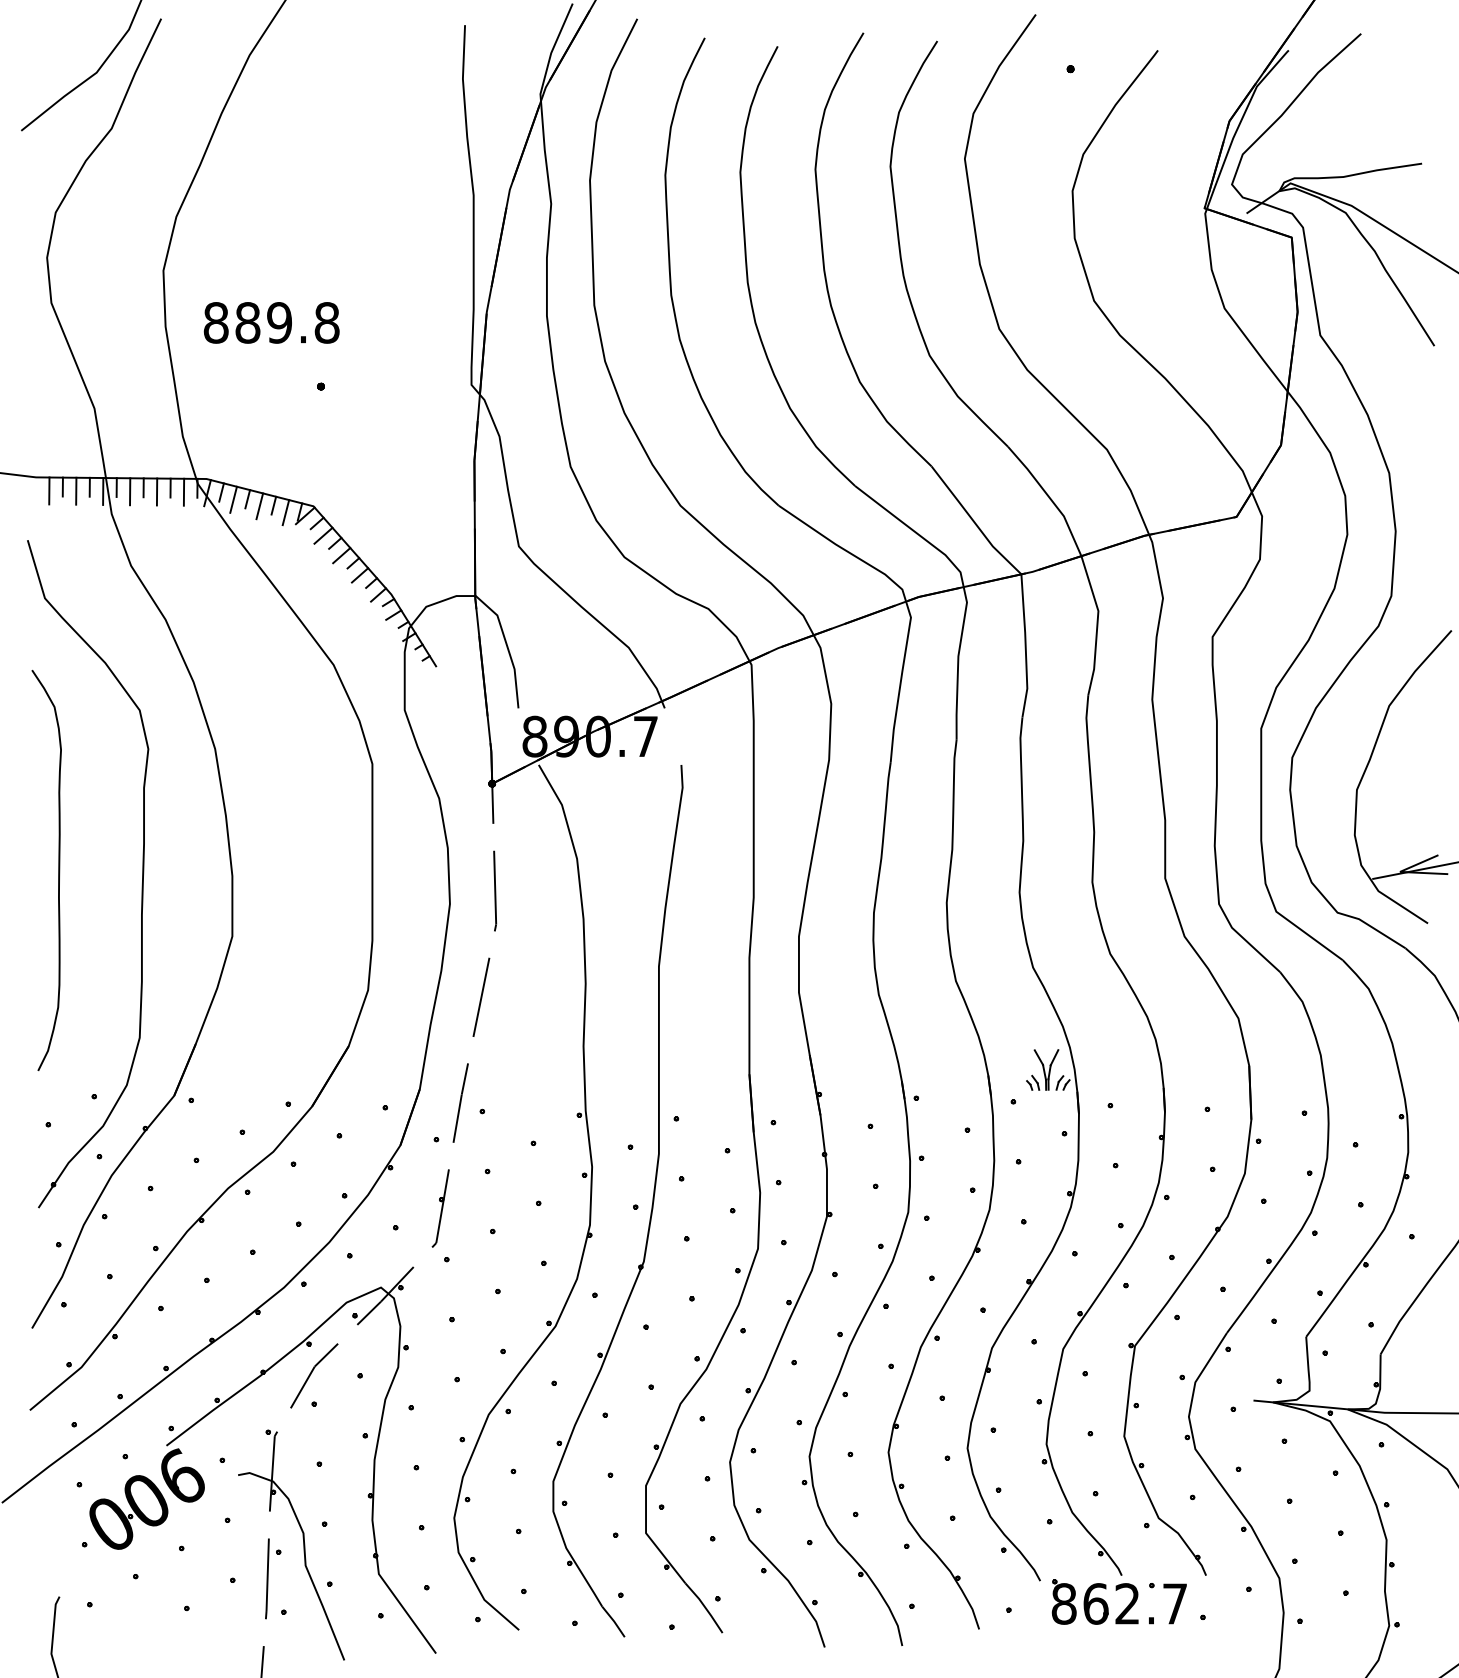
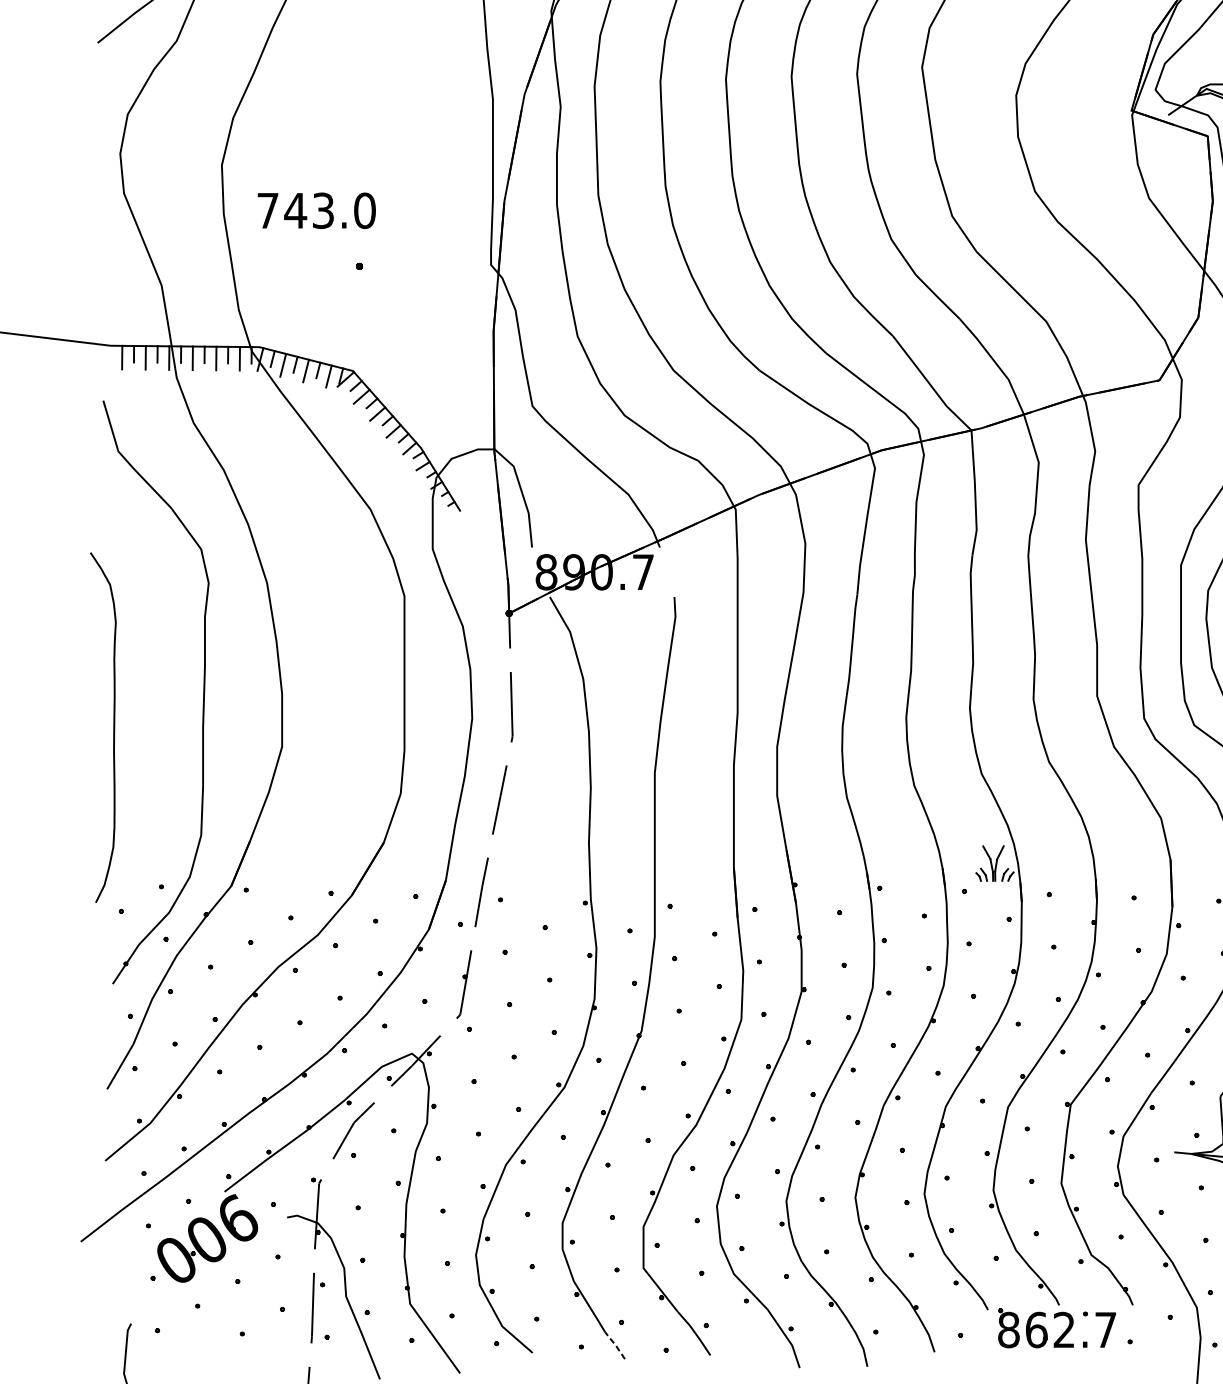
text: (271, 322) -> (316, 210), 889.8 -> 743.0
curve: (58, 870) -> (113, 727), moved
line: (614, 1621) -> (615, 1345), solid -> dashed

